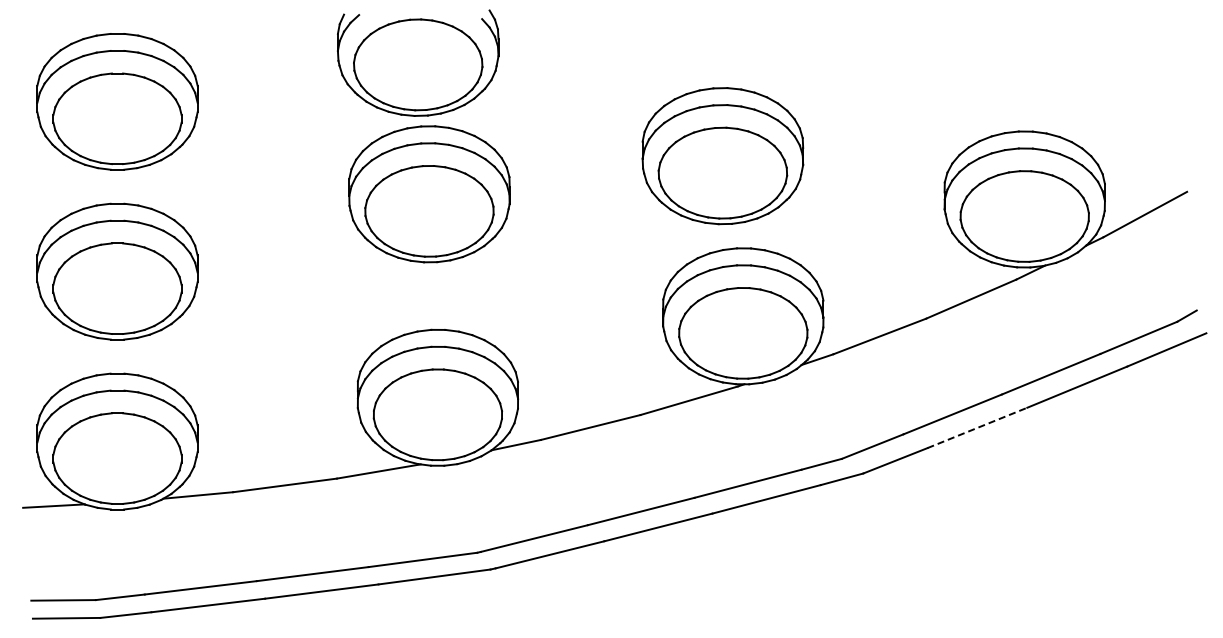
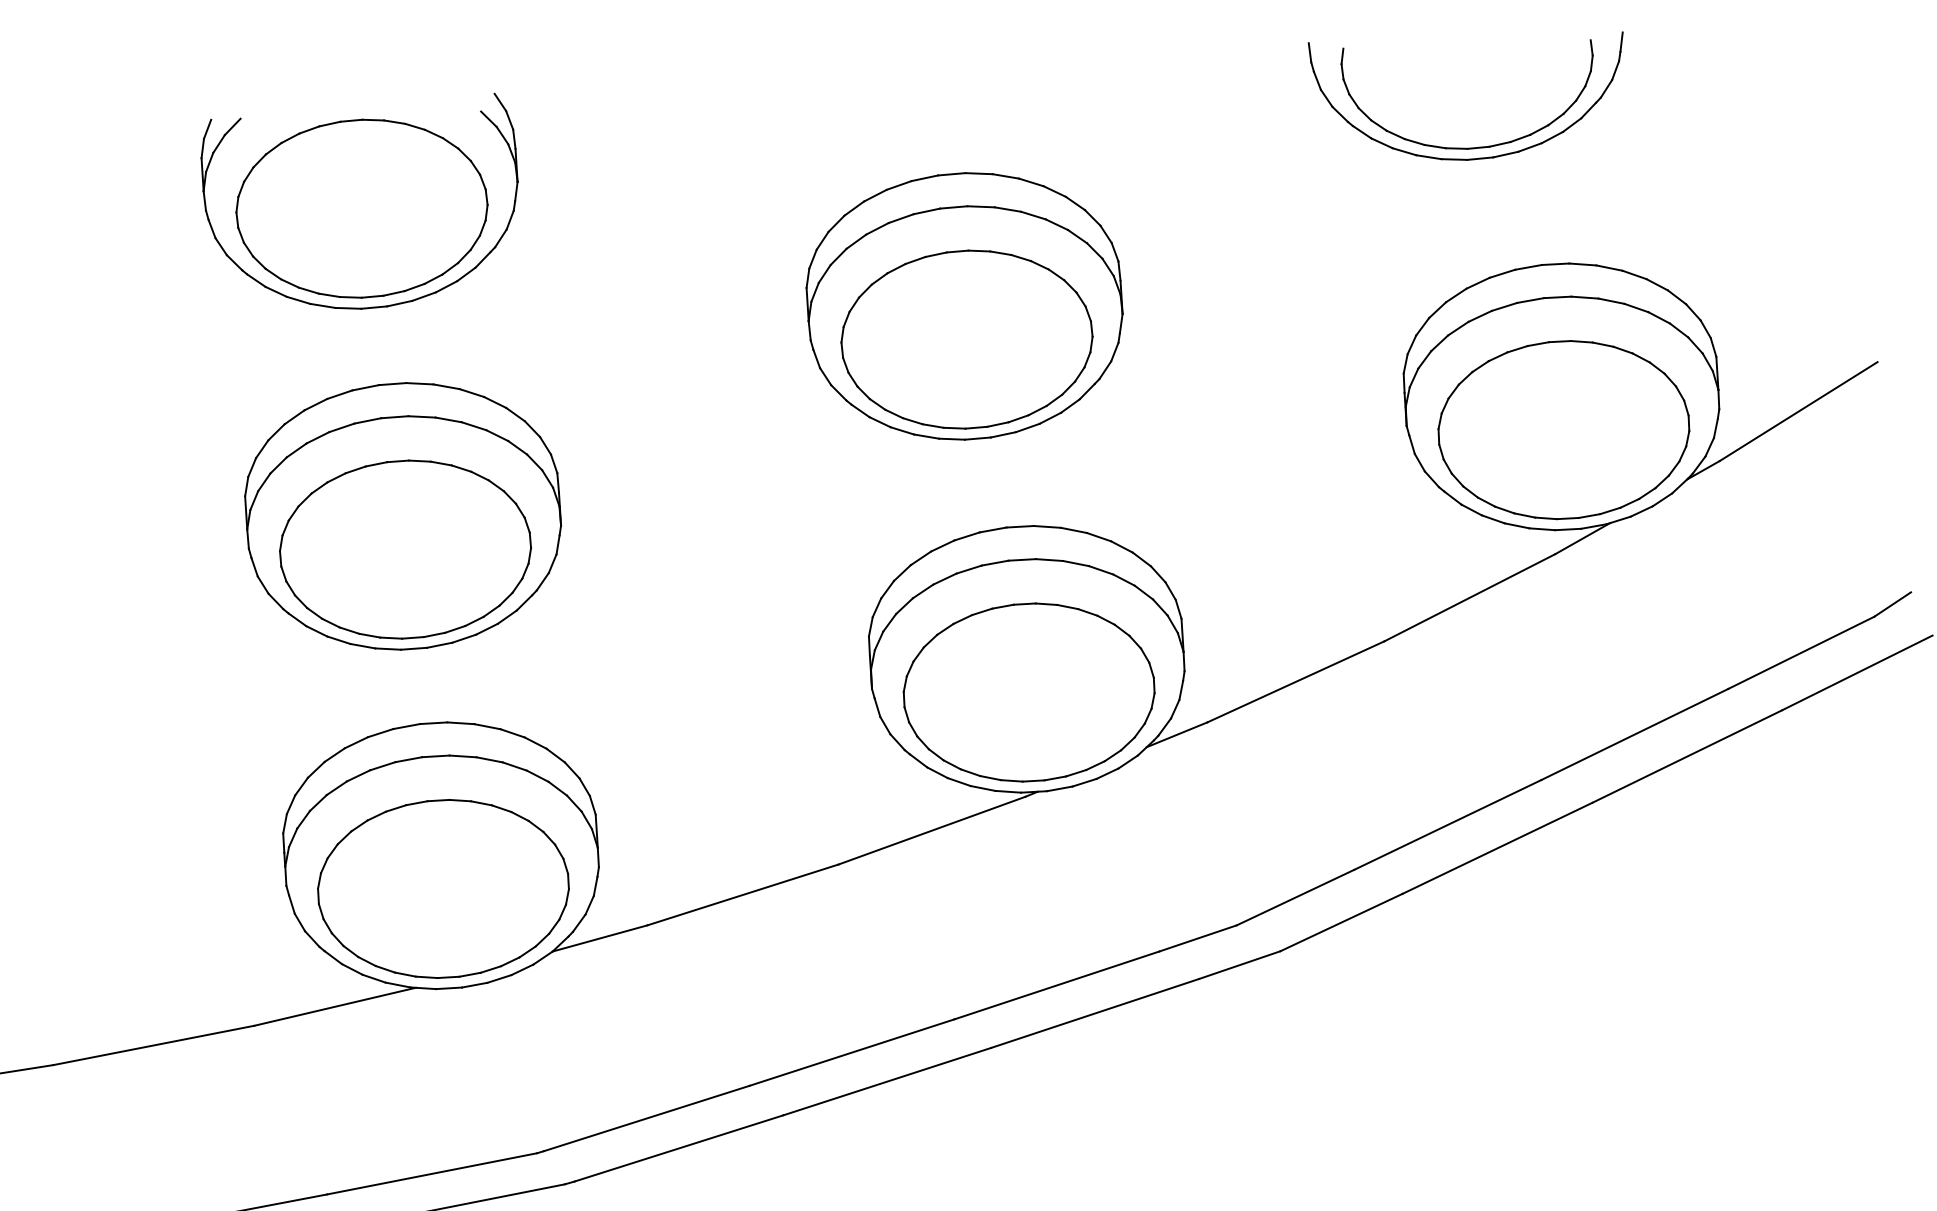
part: (987, 68) -> (1473, 145), added
part: (722, 156) -> (964, 307), moved
part: (429, 194) -> (403, 516), moved
line: (977, 427) -> (1497, 847), dashed -> solid

